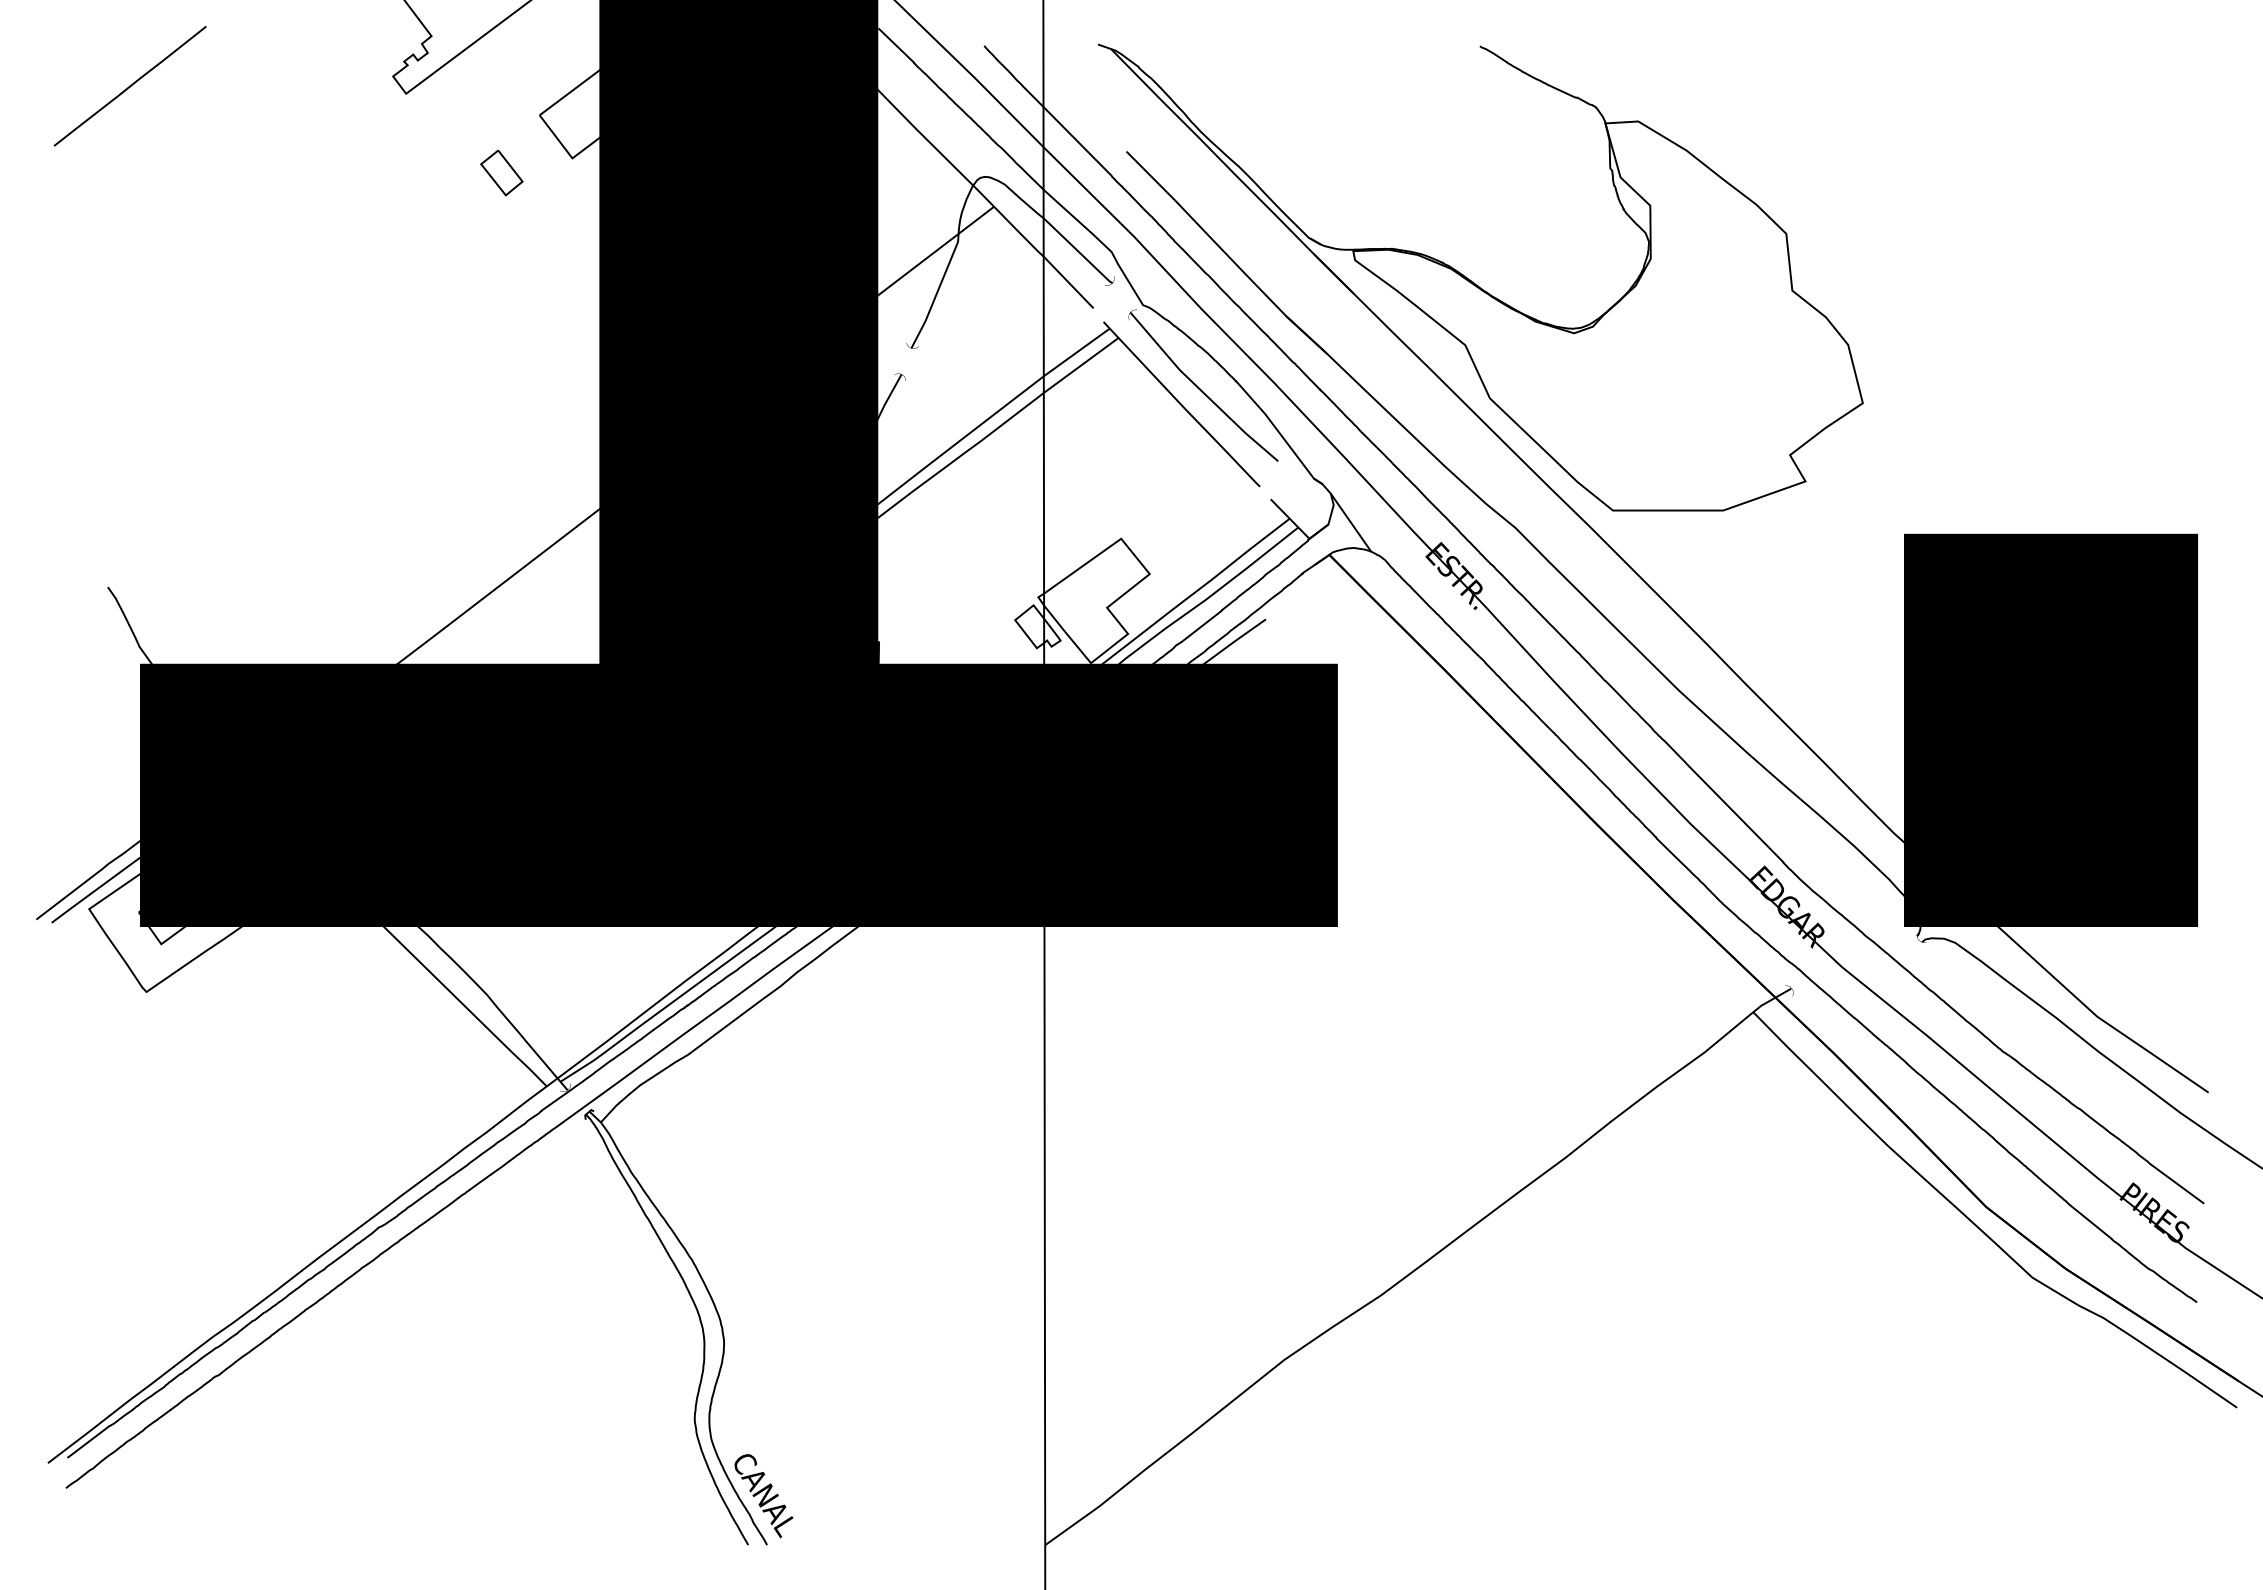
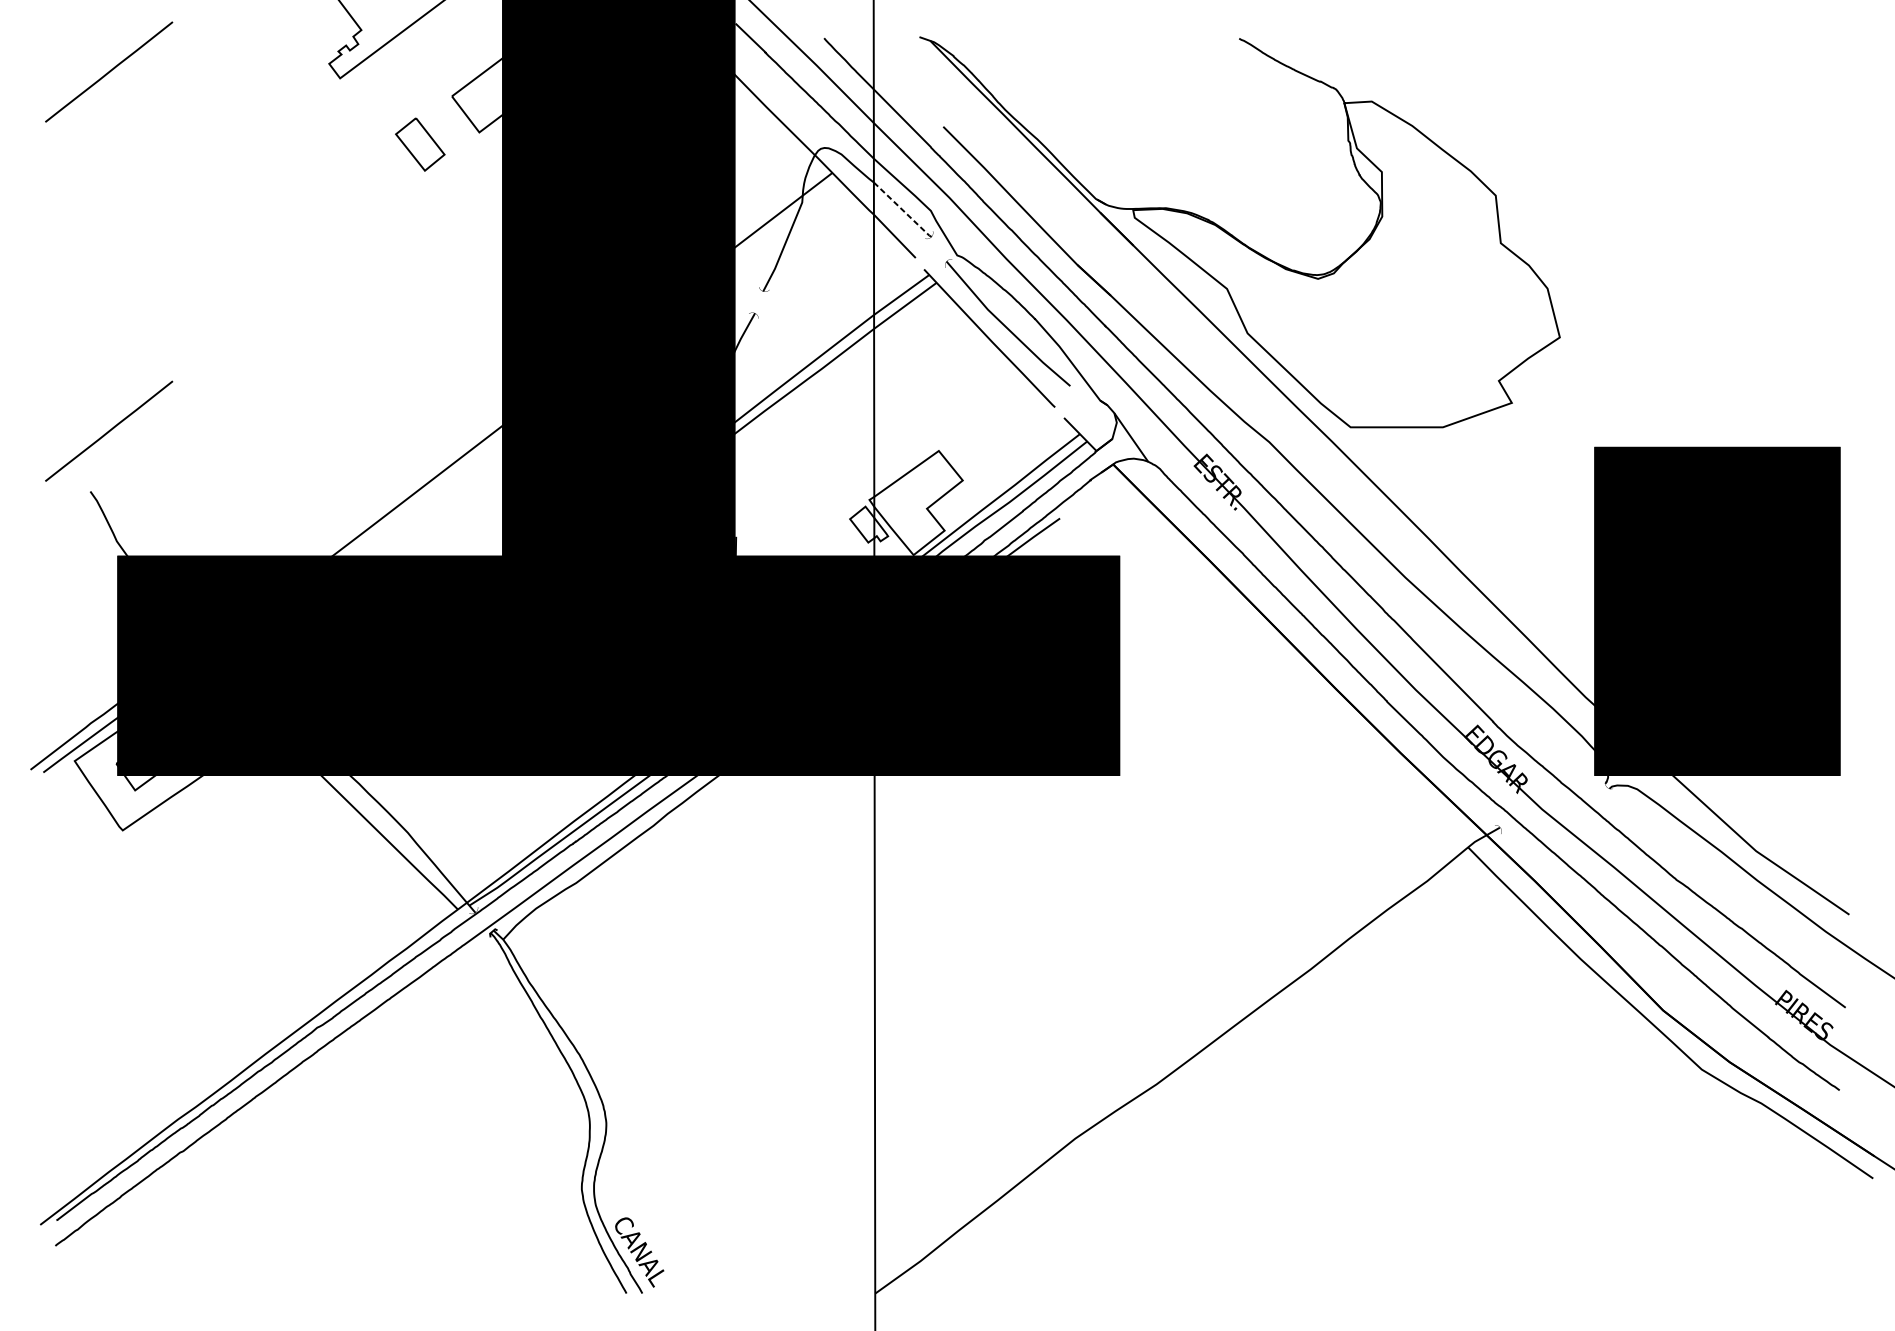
part: (501, 173) -> (420, 145), size x1.4
line: (1078, 251) -> (903, 210), solid -> dashed
line: (129, 515) -> (108, 431), added

